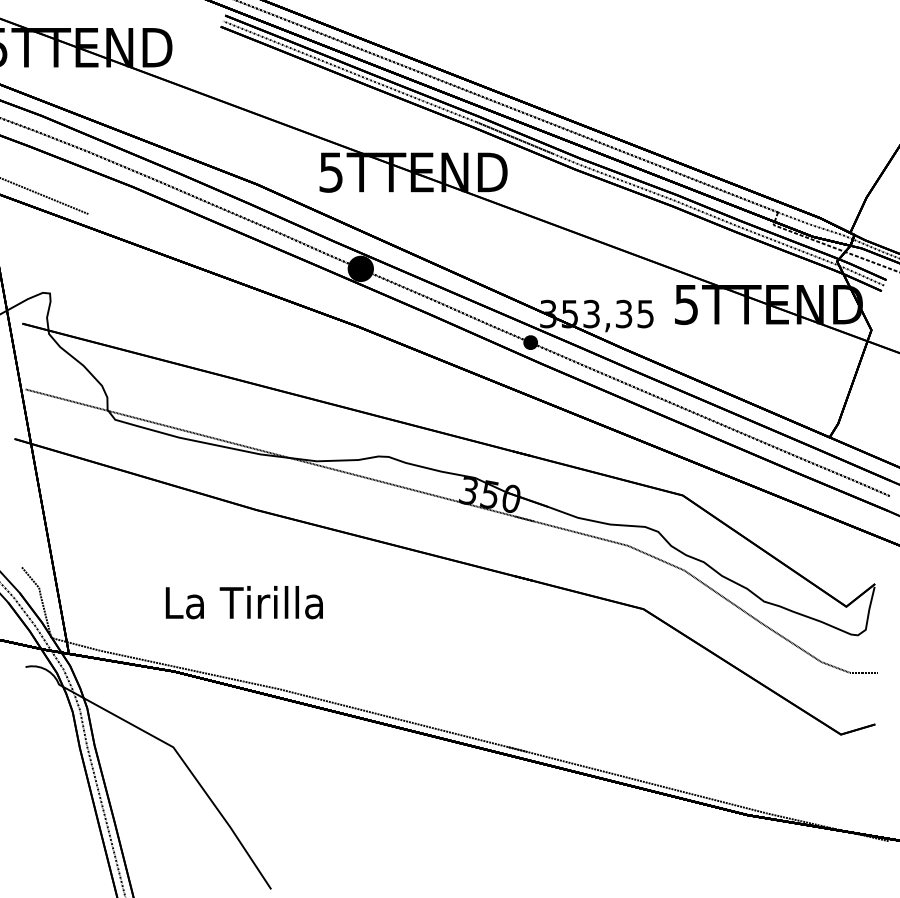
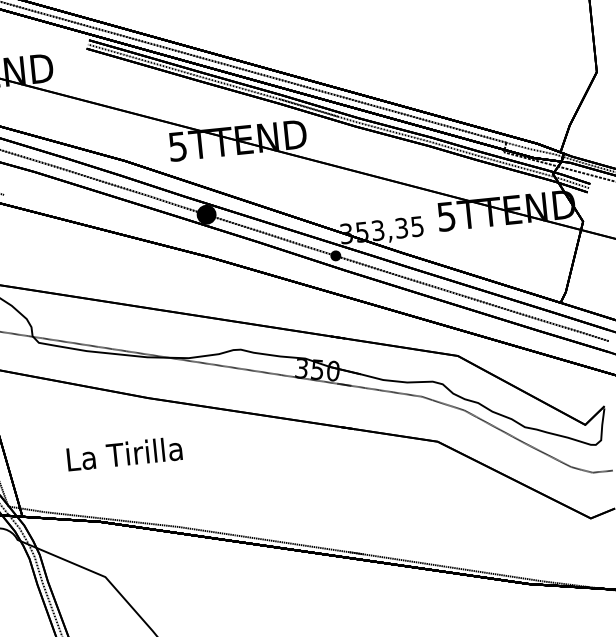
text: (243, 602) -> (123, 453), moved

